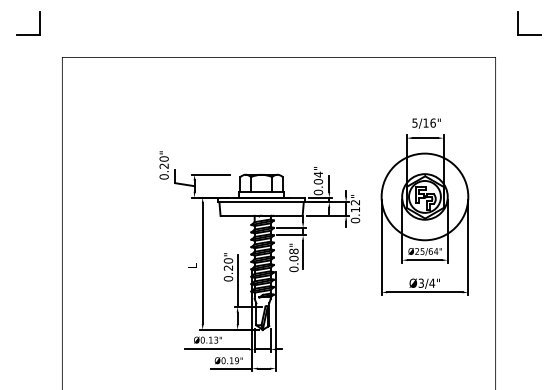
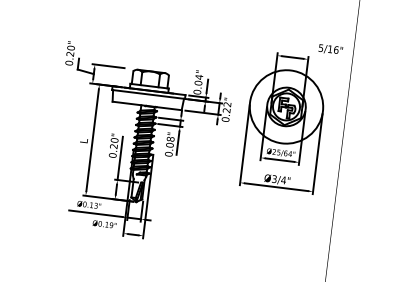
text: (426, 123) -> (330, 49), moved
text: (354, 209) -> (225, 110), 0.12" -> 0.22"
line: (231, 368) -> (106, 231), removed

